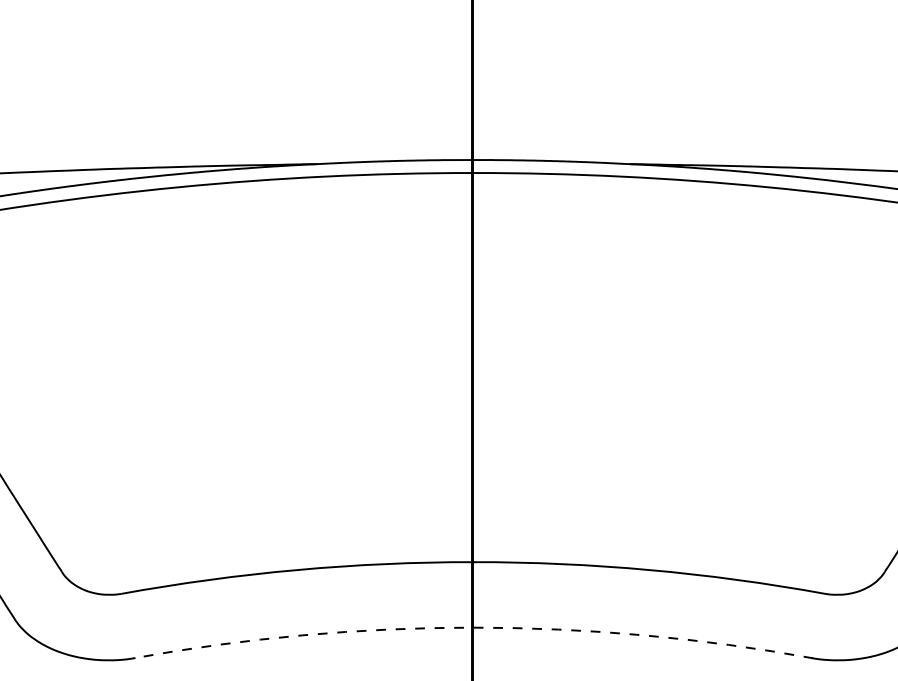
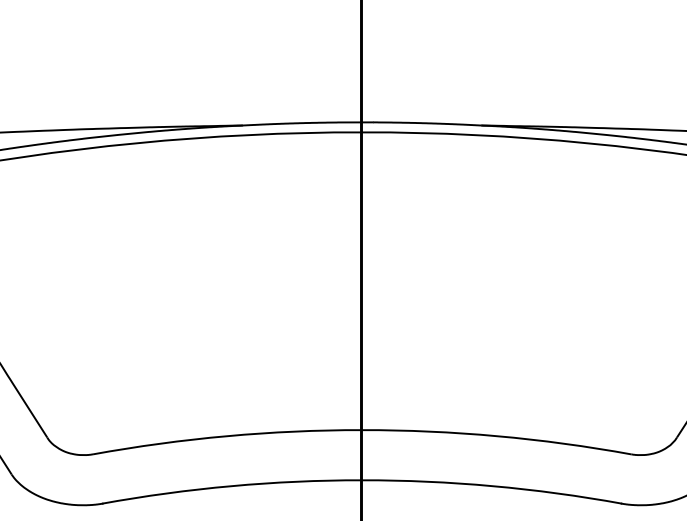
arc: (473, 627) -> (362, 480), dashed -> solid

